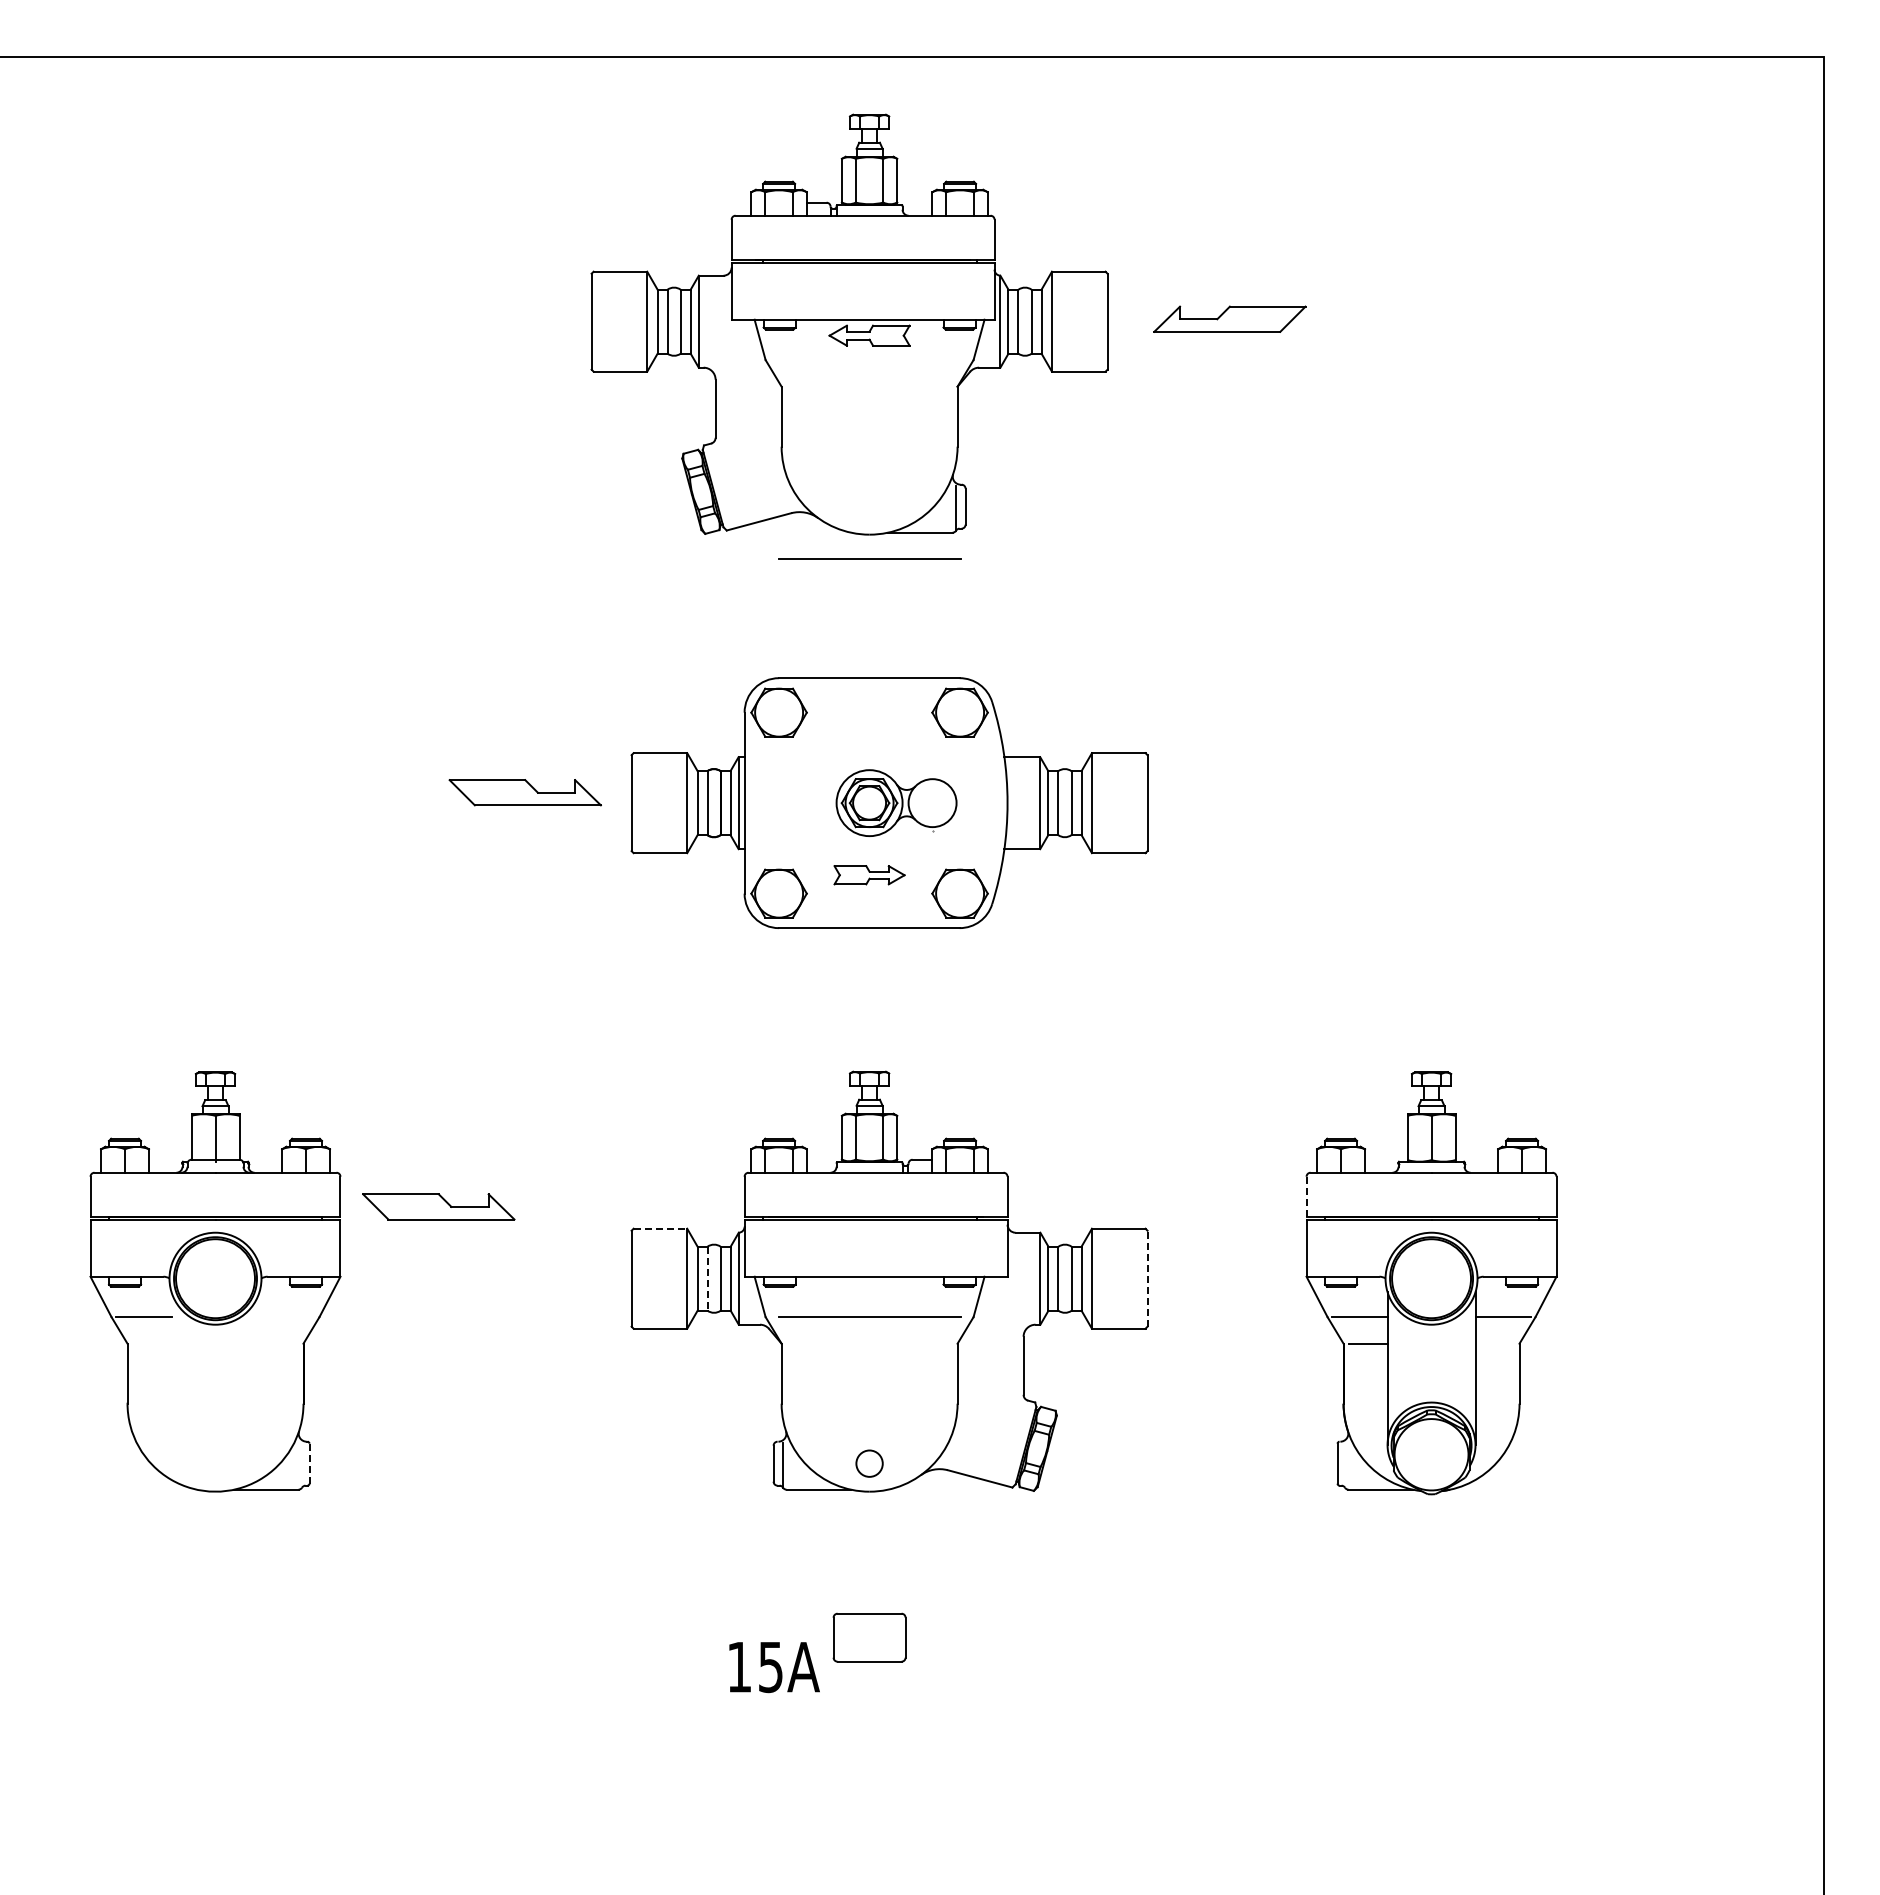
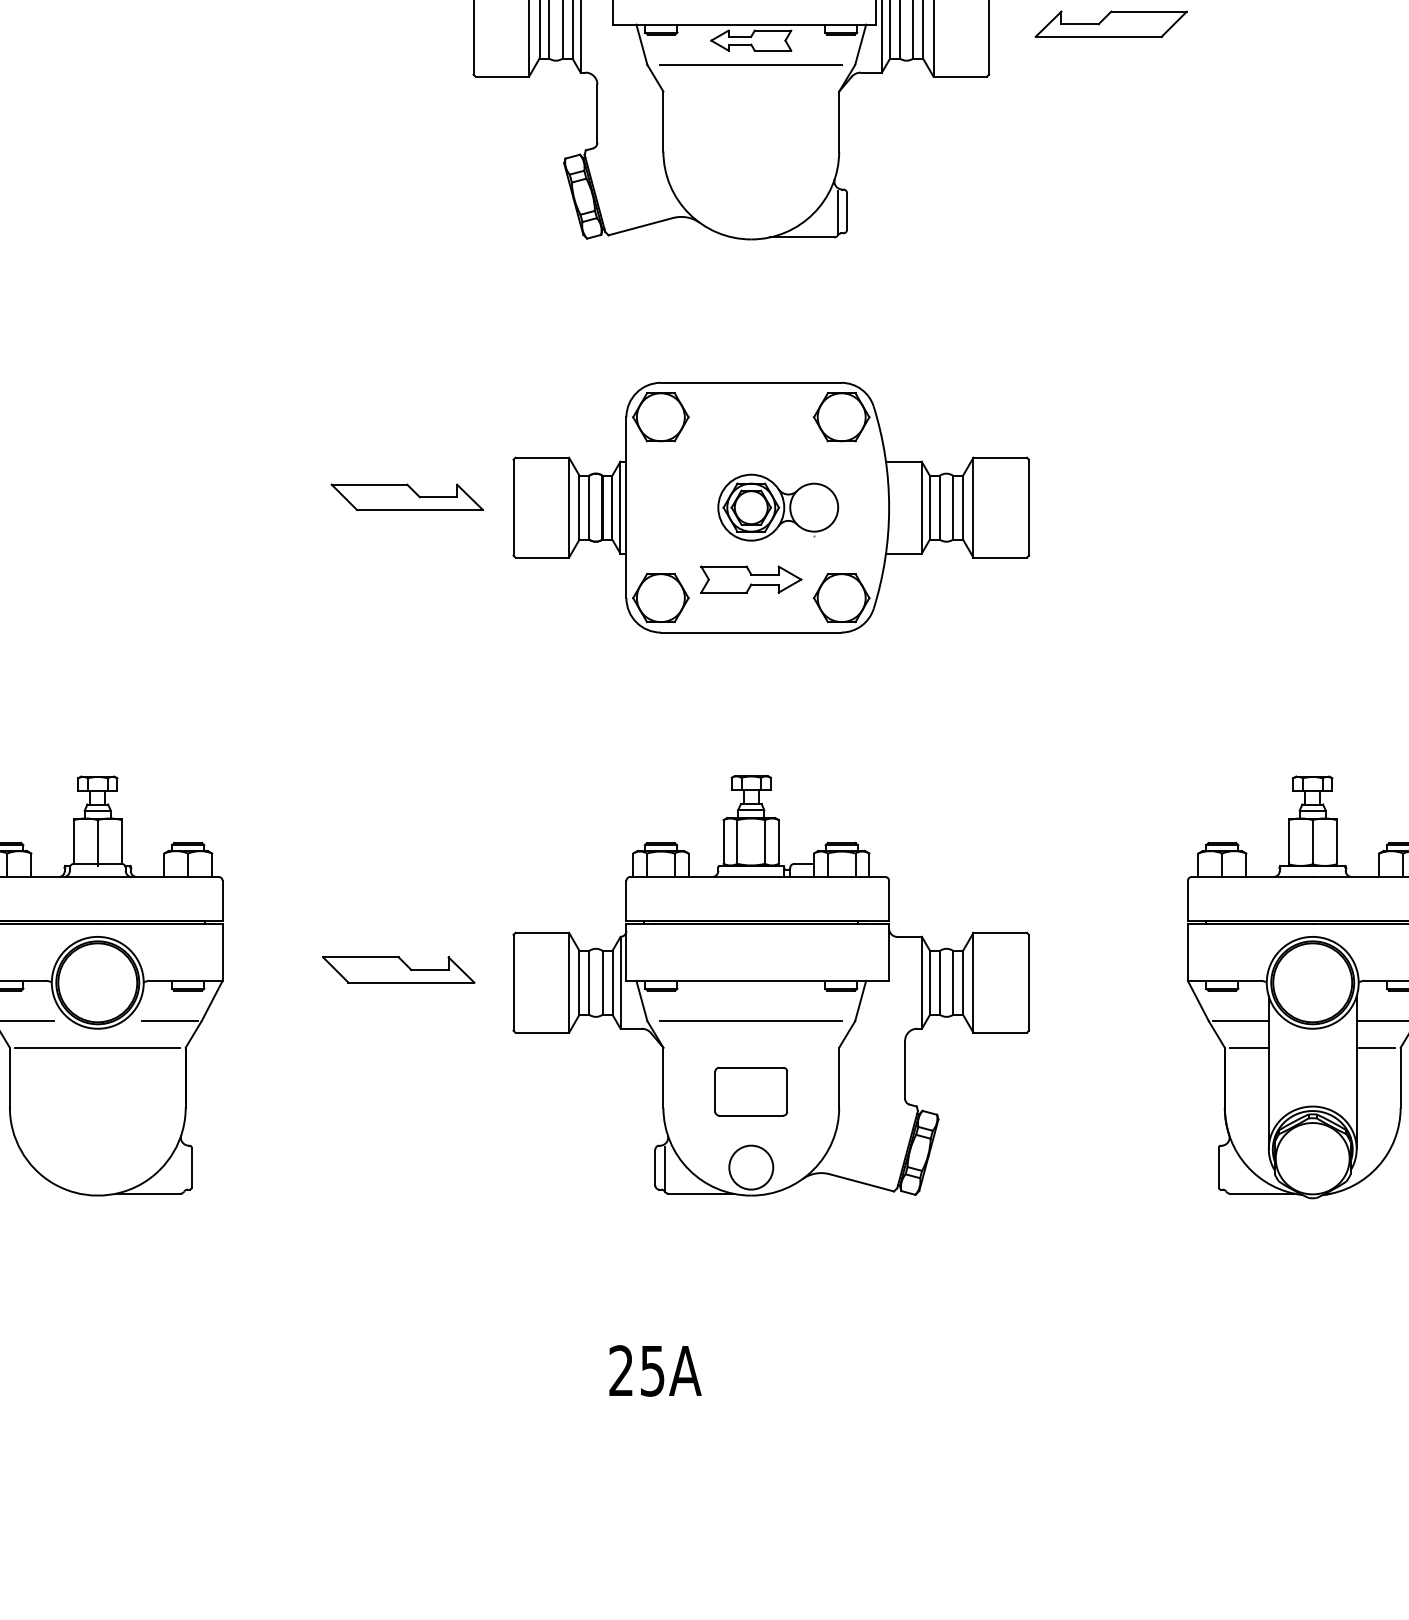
line: (869, 558) -> (751, 64), moved
part: (869, 875) -> (751, 579), size x1.43
line: (1306, 1196) -> (1187, 900), dashed -> solid
part: (438, 1206) -> (398, 969), moved
line: (660, 1228) -> (542, 932), dashed -> solid
line: (707, 1278) -> (589, 982), dashed -> solid
line: (1147, 1278) -> (1028, 982), dashed -> solid
line: (287, 1316) -> (169, 1020), added
line: (215, 1343) -> (97, 1047), added
line: (1494, 1343) -> (1375, 1047), added
line: (309, 1463) -> (191, 1167), dashed -> solid
circle: (869, 1463) -> (751, 1167), size x1.67
part: (869, 1637) -> (751, 1091), moved
text: (738, 1666) -> (620, 1370), 15A -> 25A

